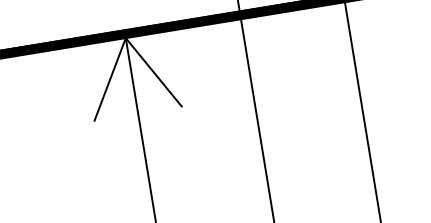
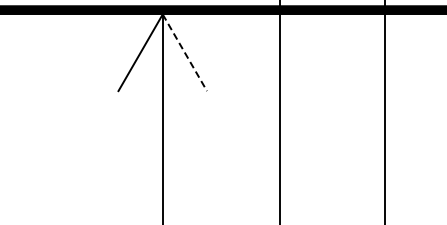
line: (154, 72) -> (185, 53), solid -> dashed

